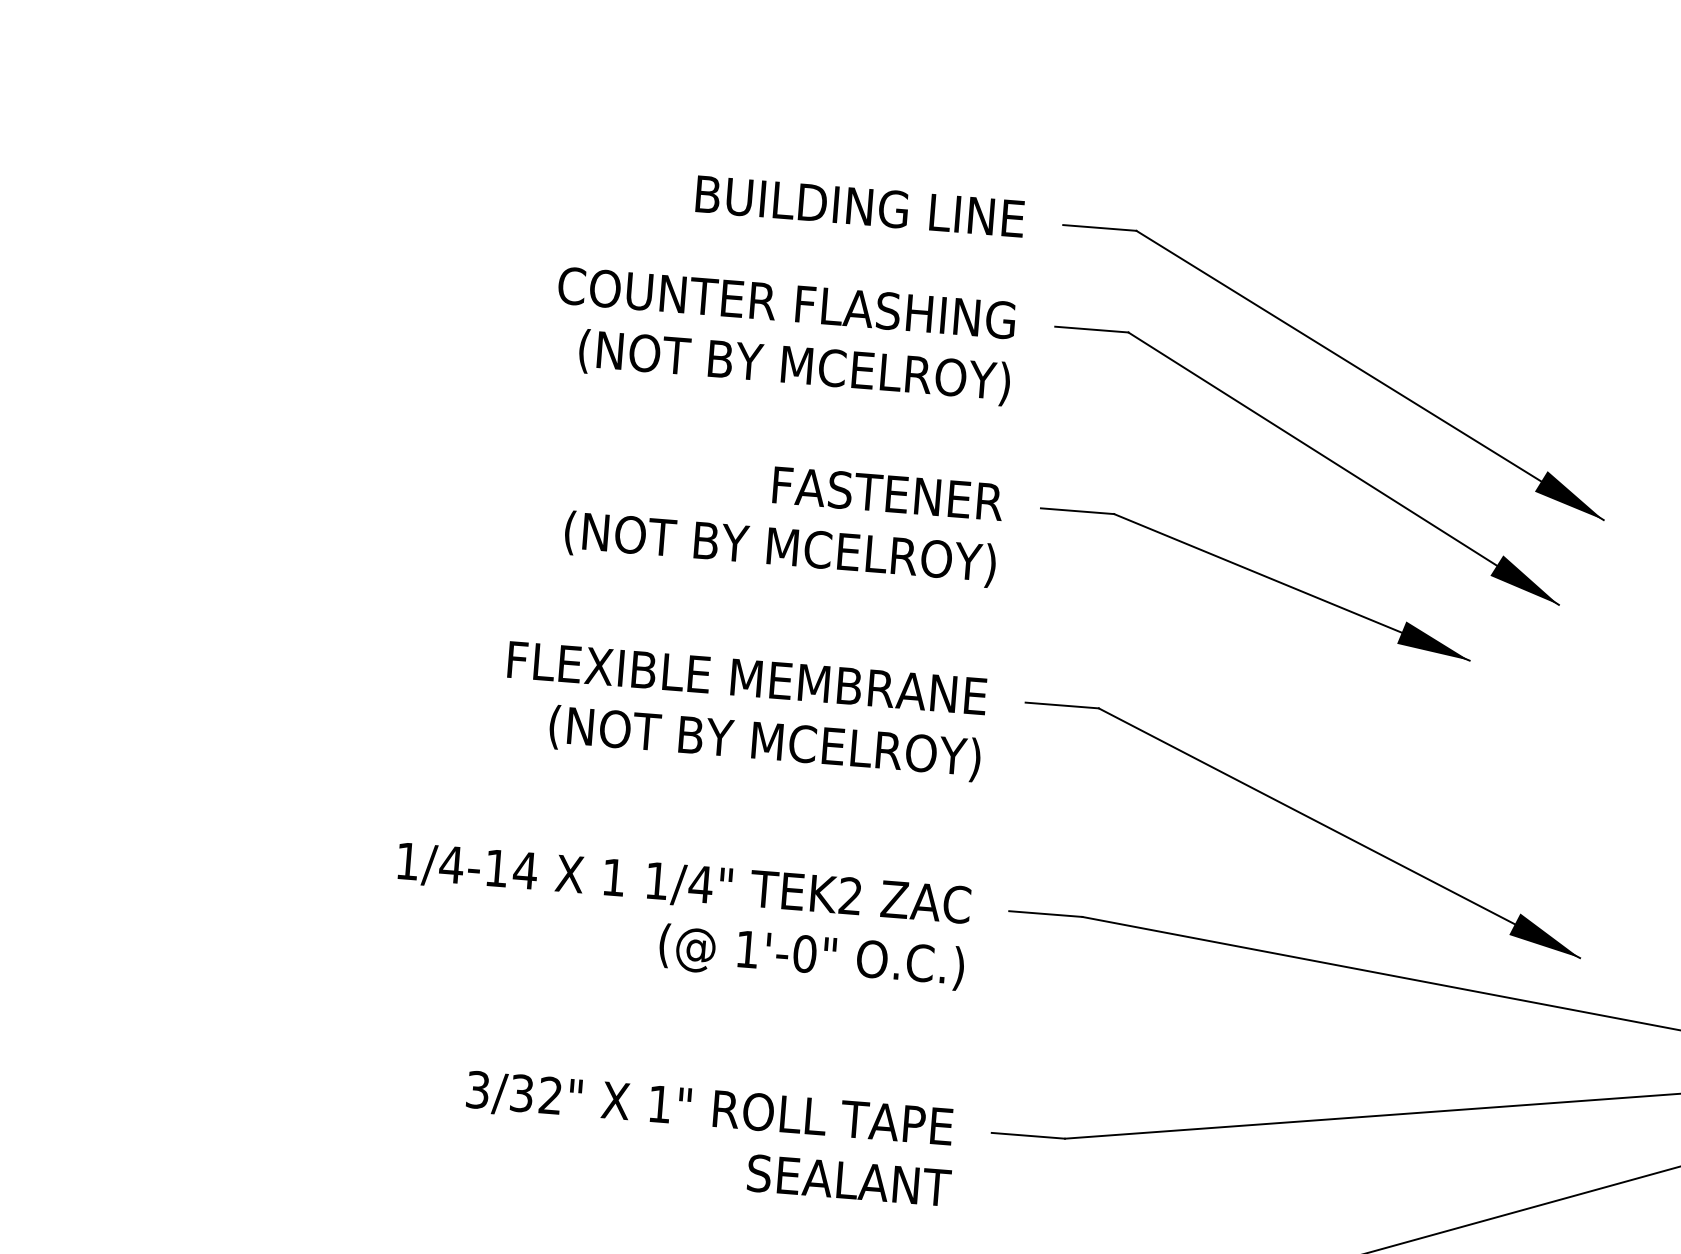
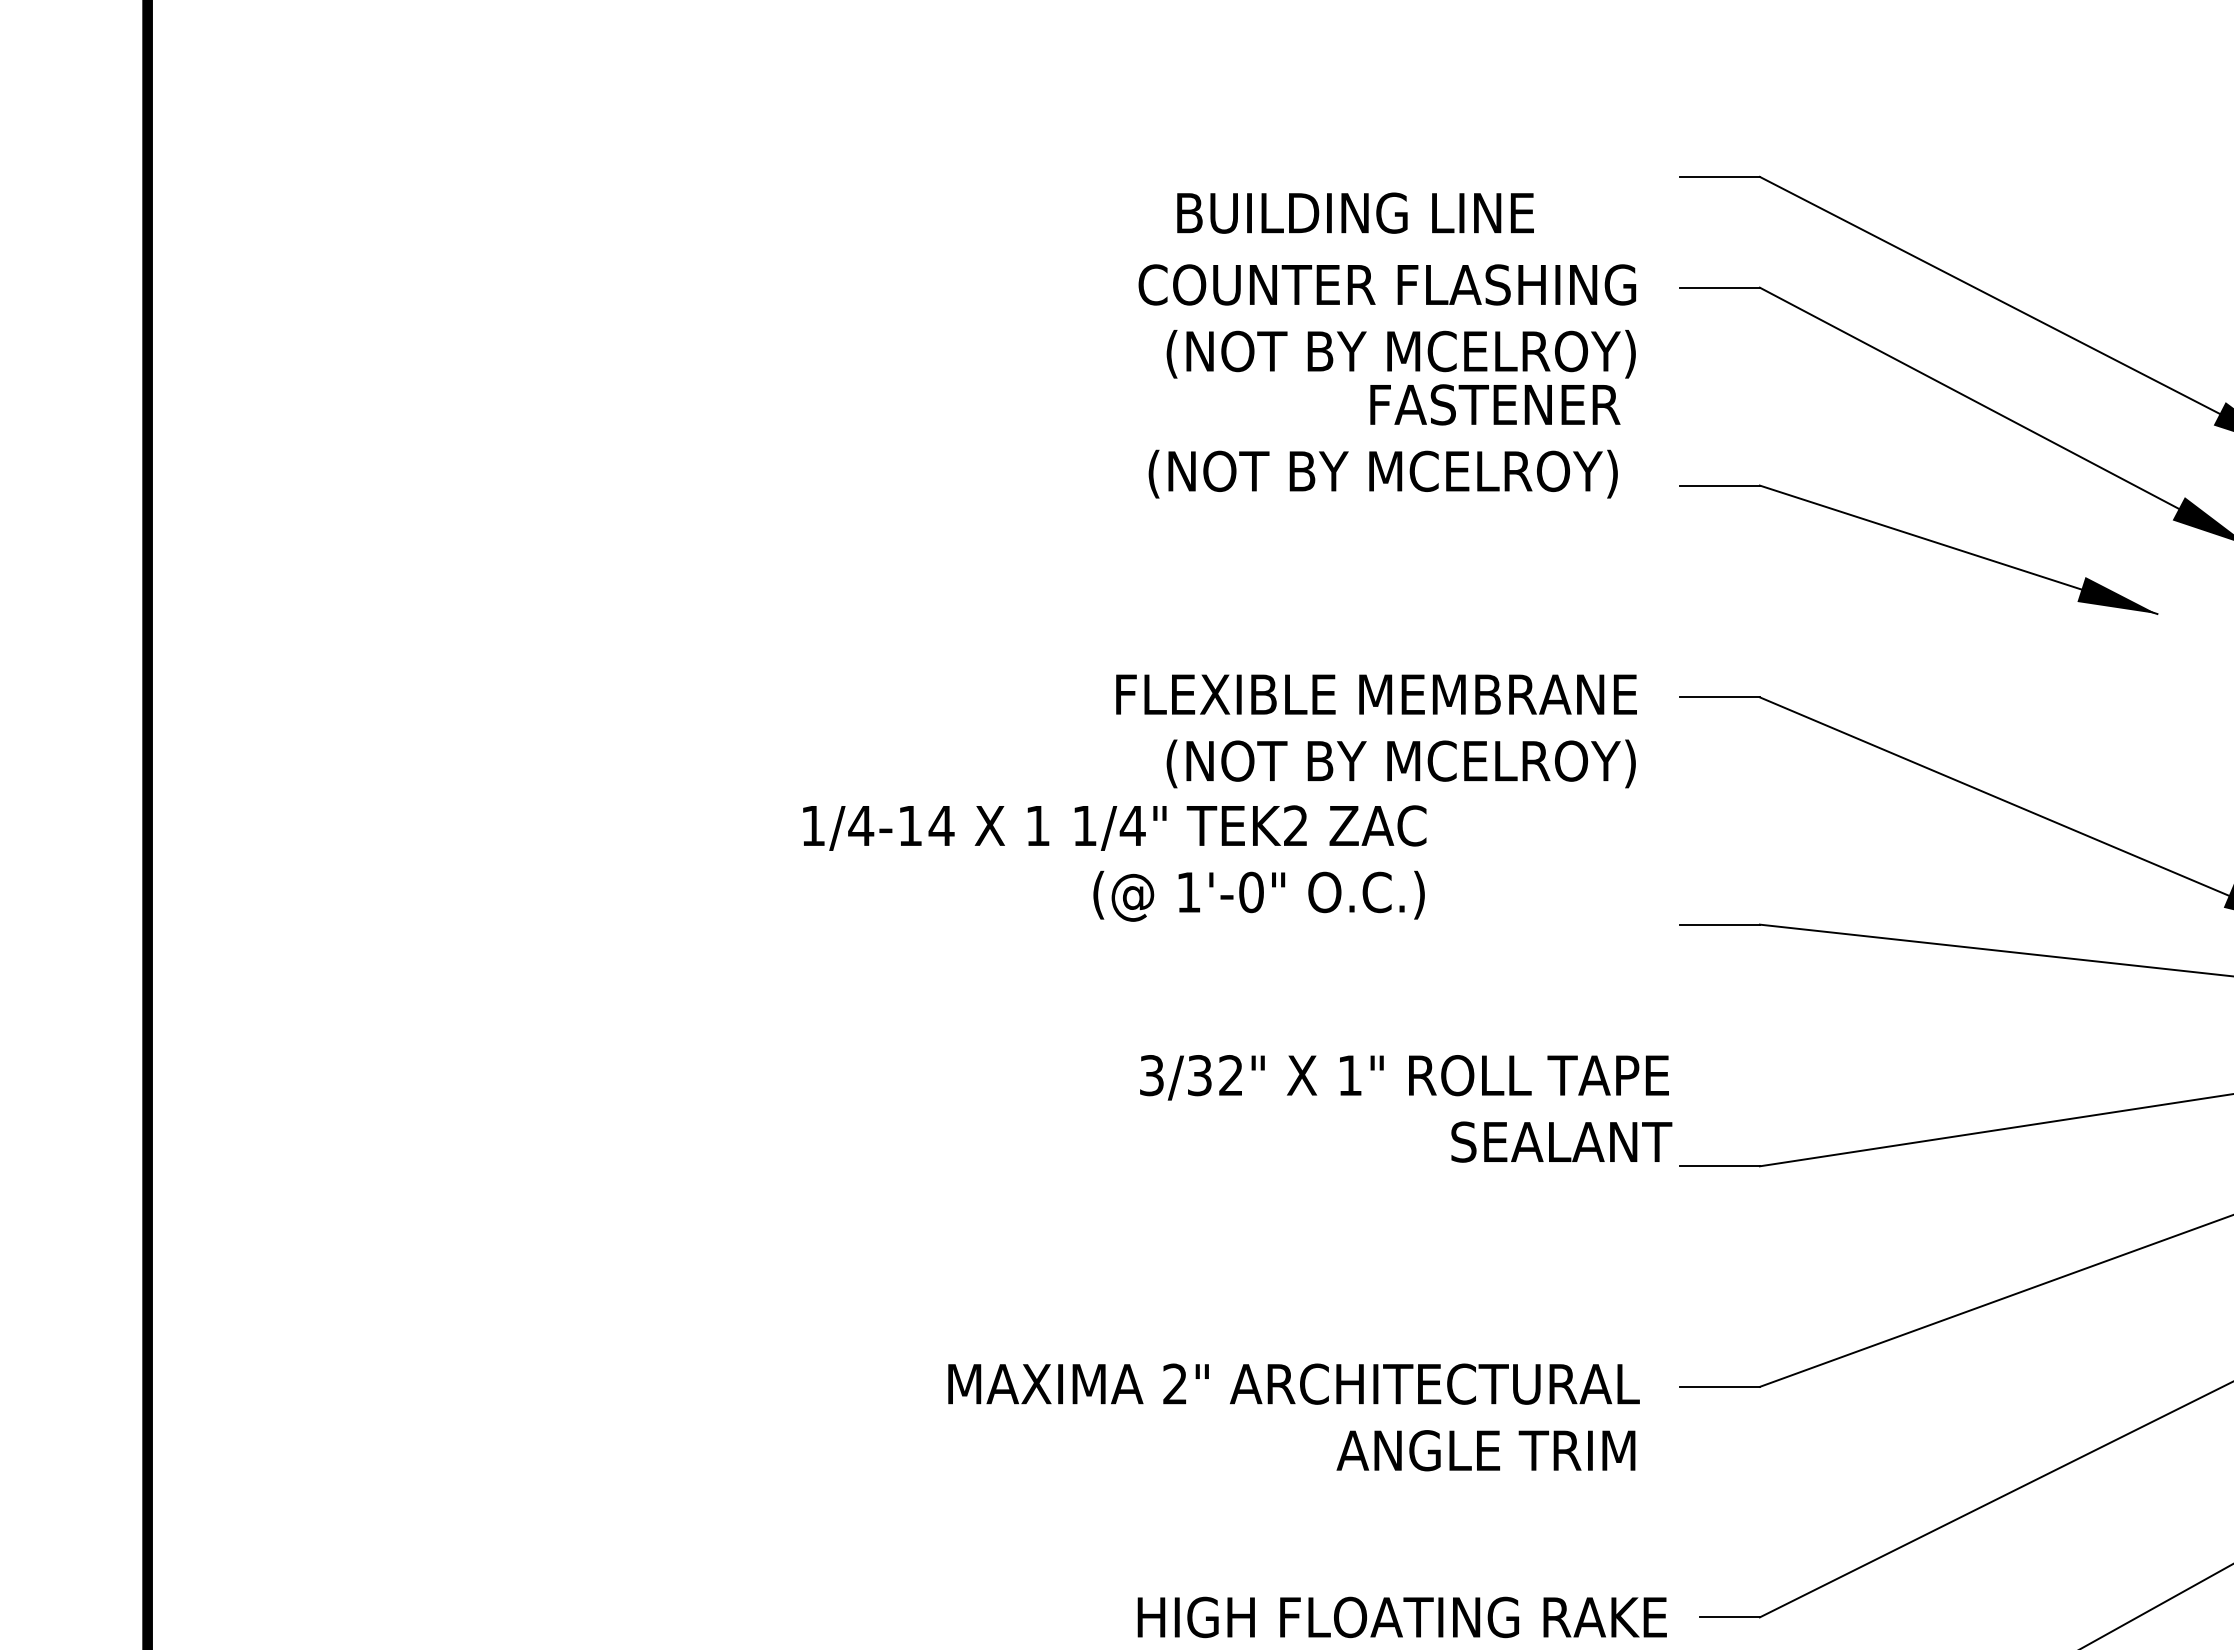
text: (860, 205) -> (1355, 212), moved
text: (783, 519) -> (1384, 441), moved
text: (681, 917) -> (1114, 863), moved
text: (709, 1138) -> (1406, 1108), moved

